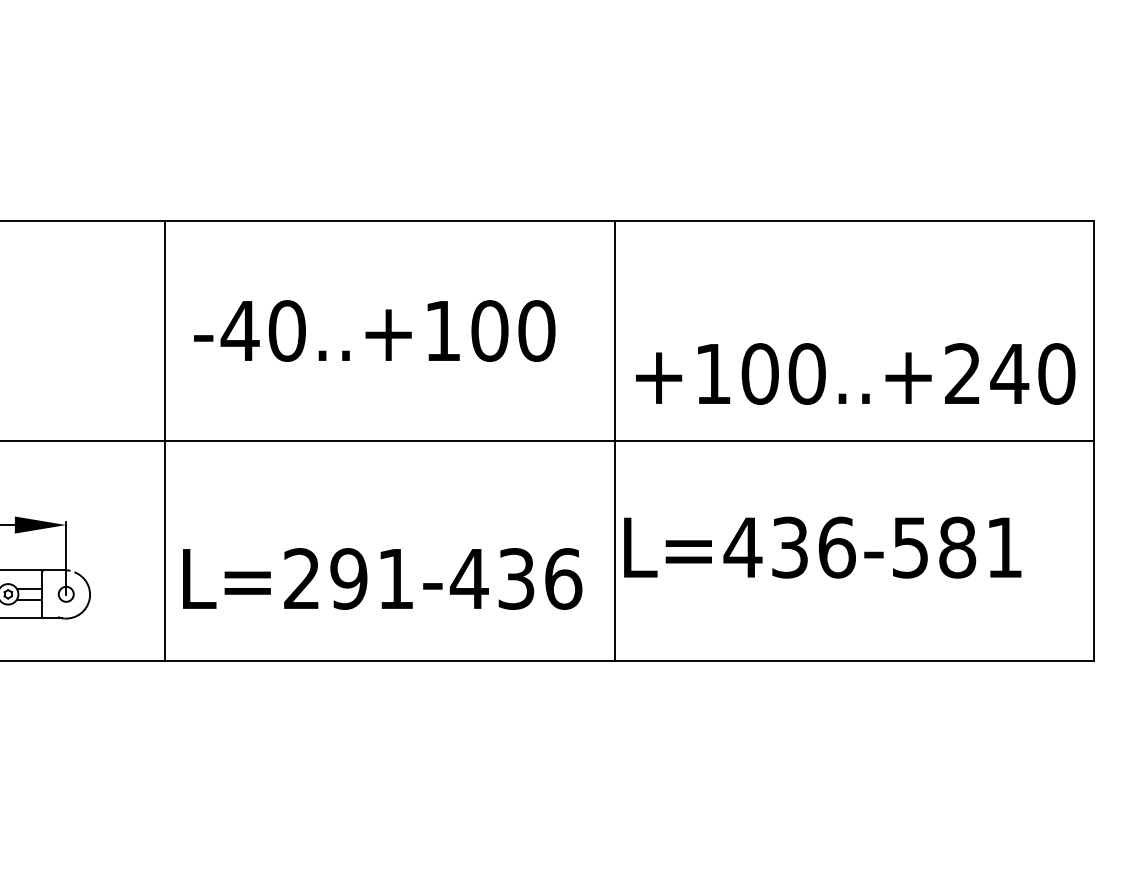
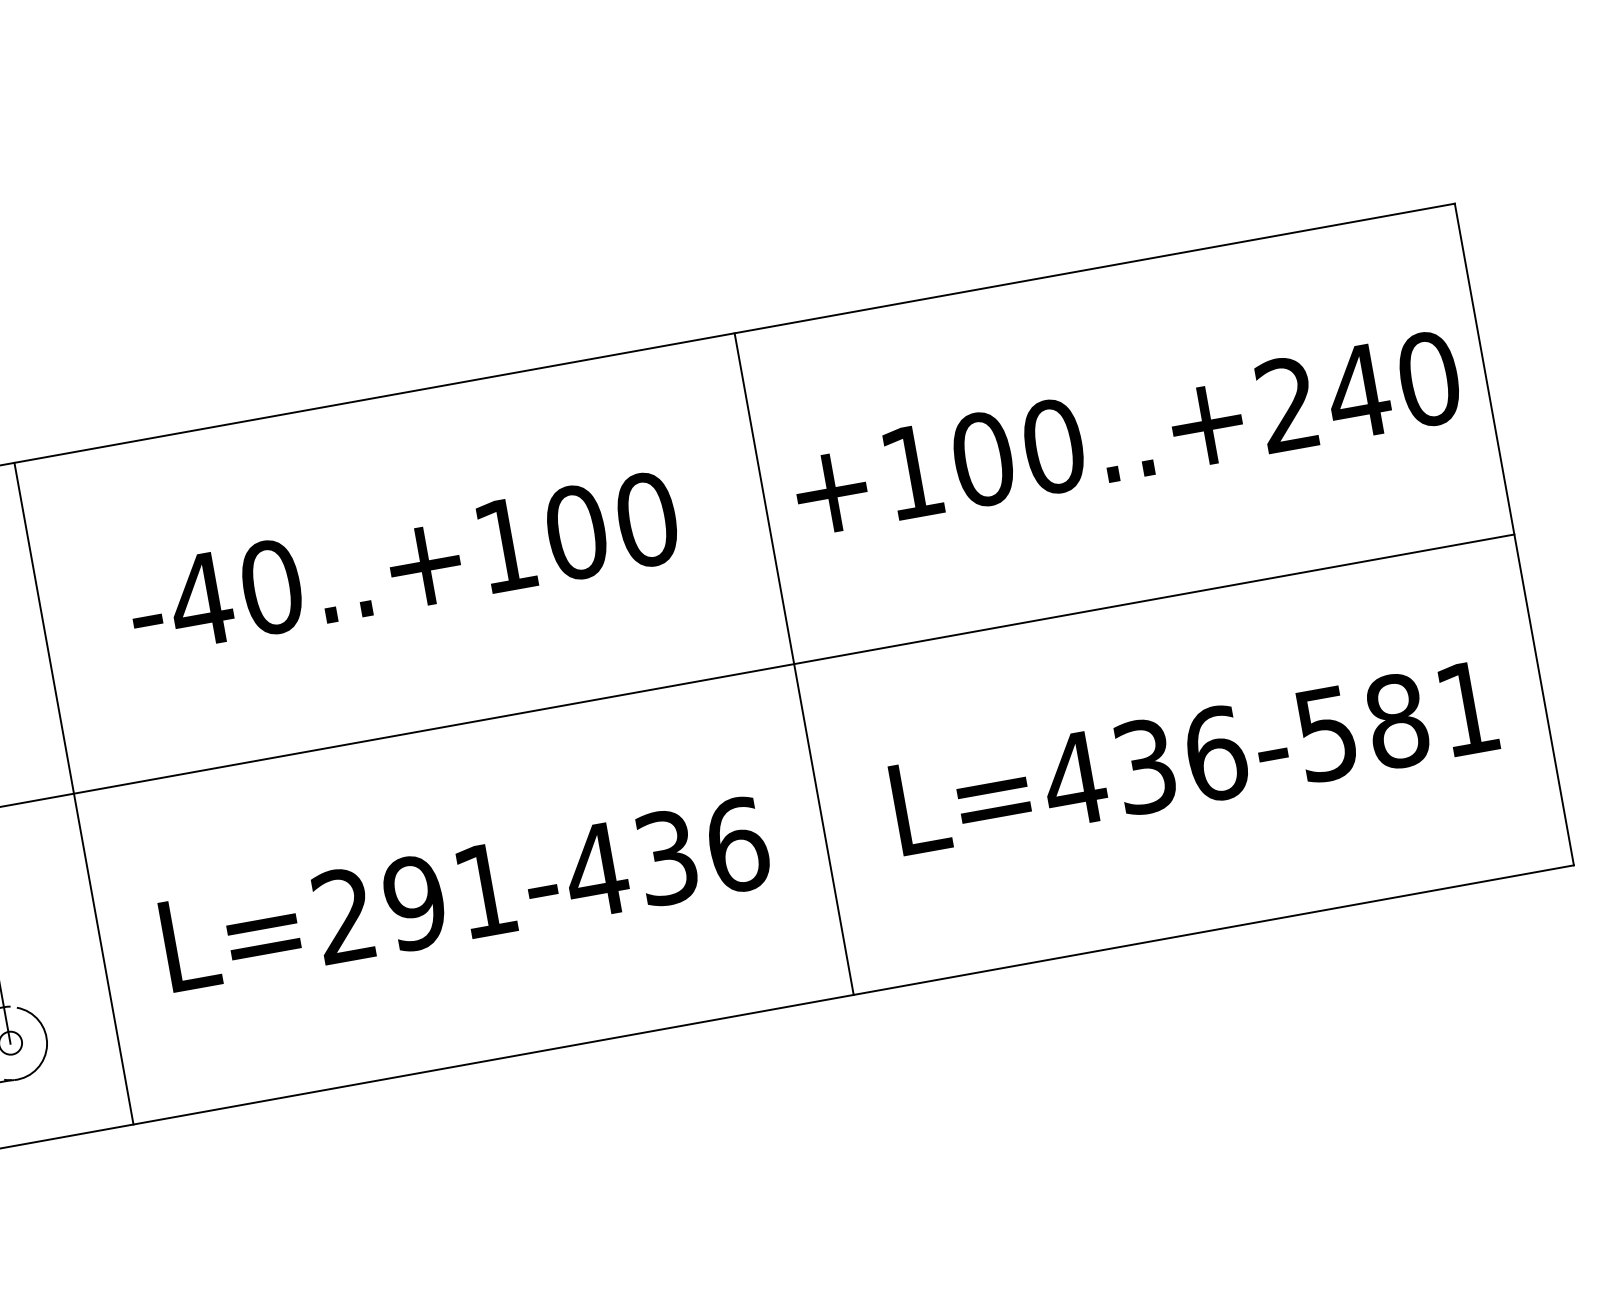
text: (855, 373) -> (1126, 432), moved
line: (164, 440) -> (73, 793), moved
text: (822, 547) -> (1193, 757), moved
text: (382, 578) -> (465, 893), moved

